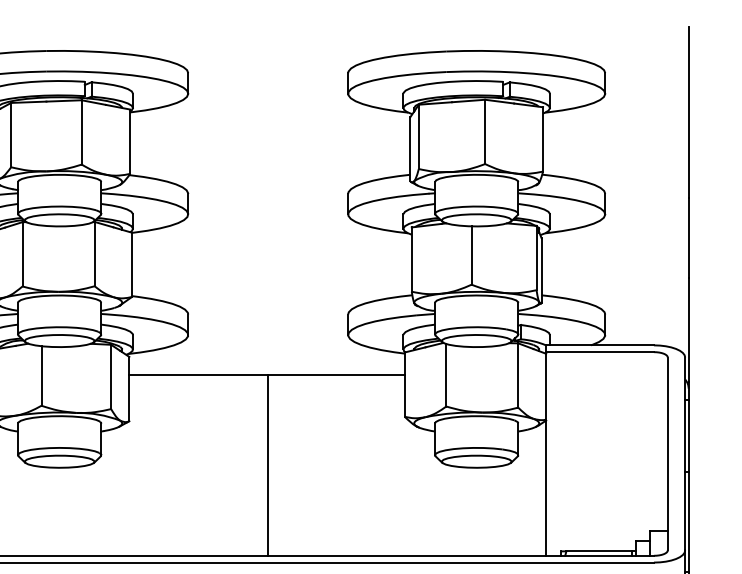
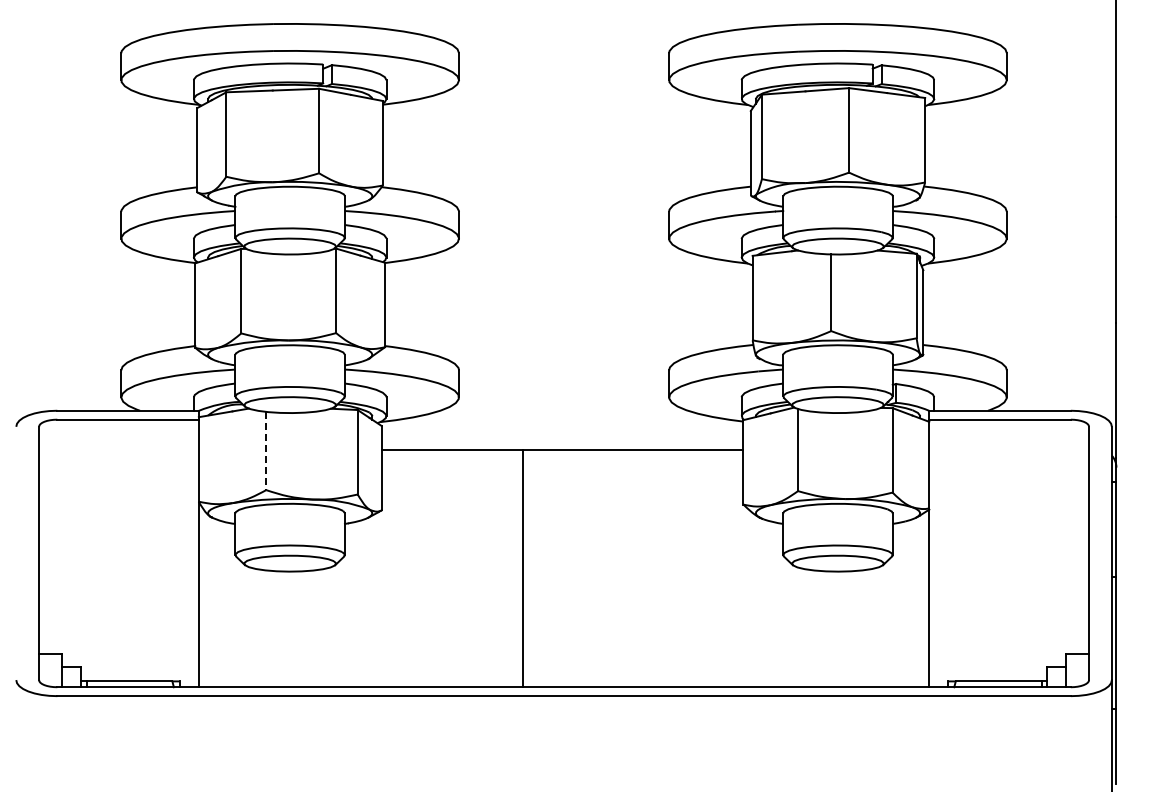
line: (41, 376) -> (266, 451), solid -> dashed
line: (268, 465) -> (523, 568), moved

